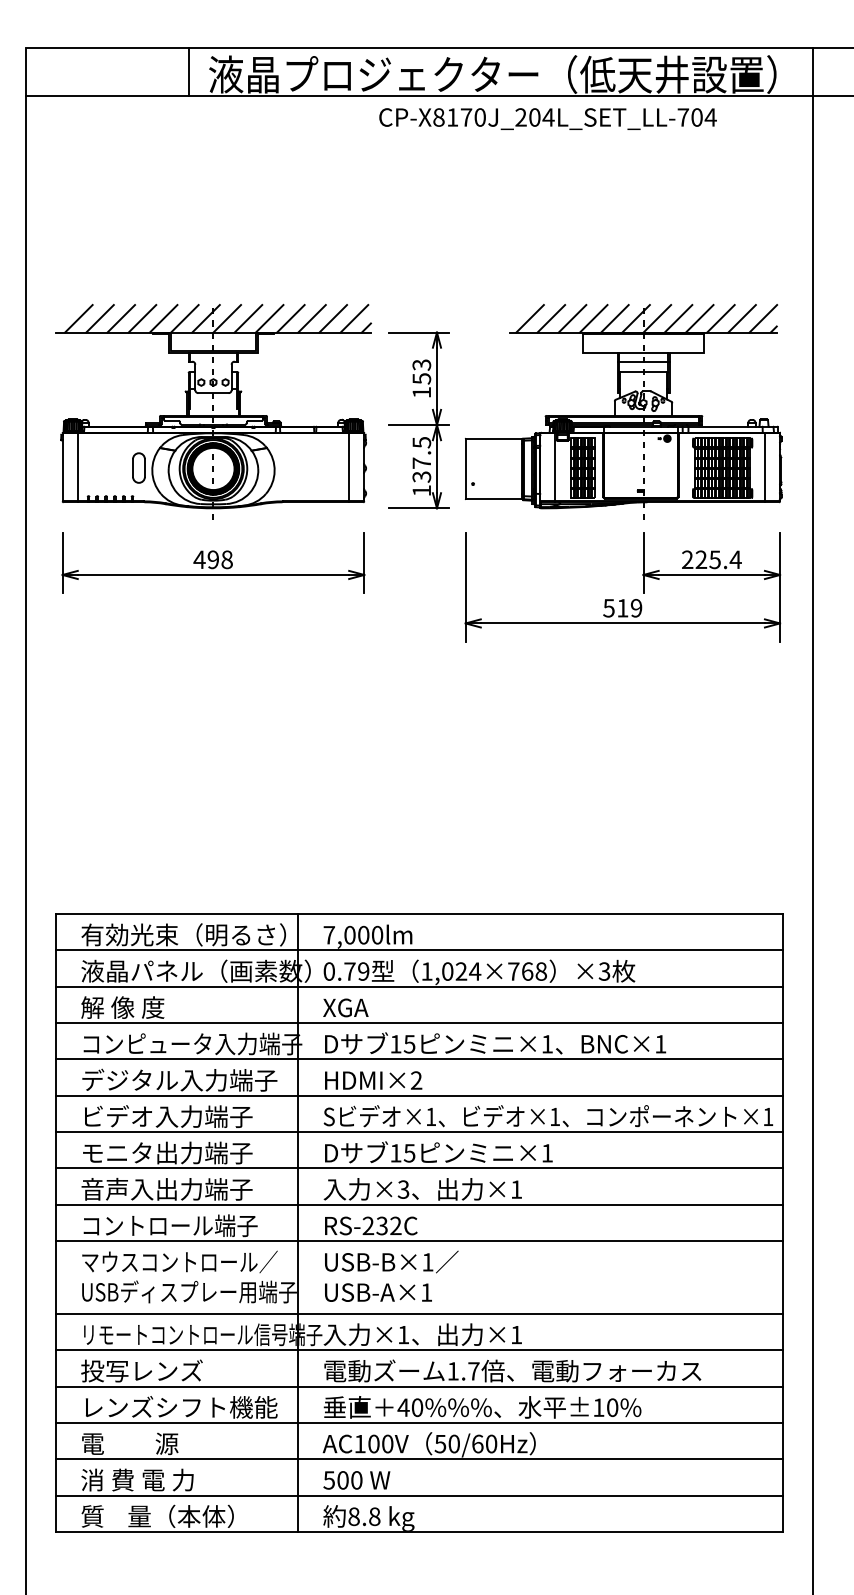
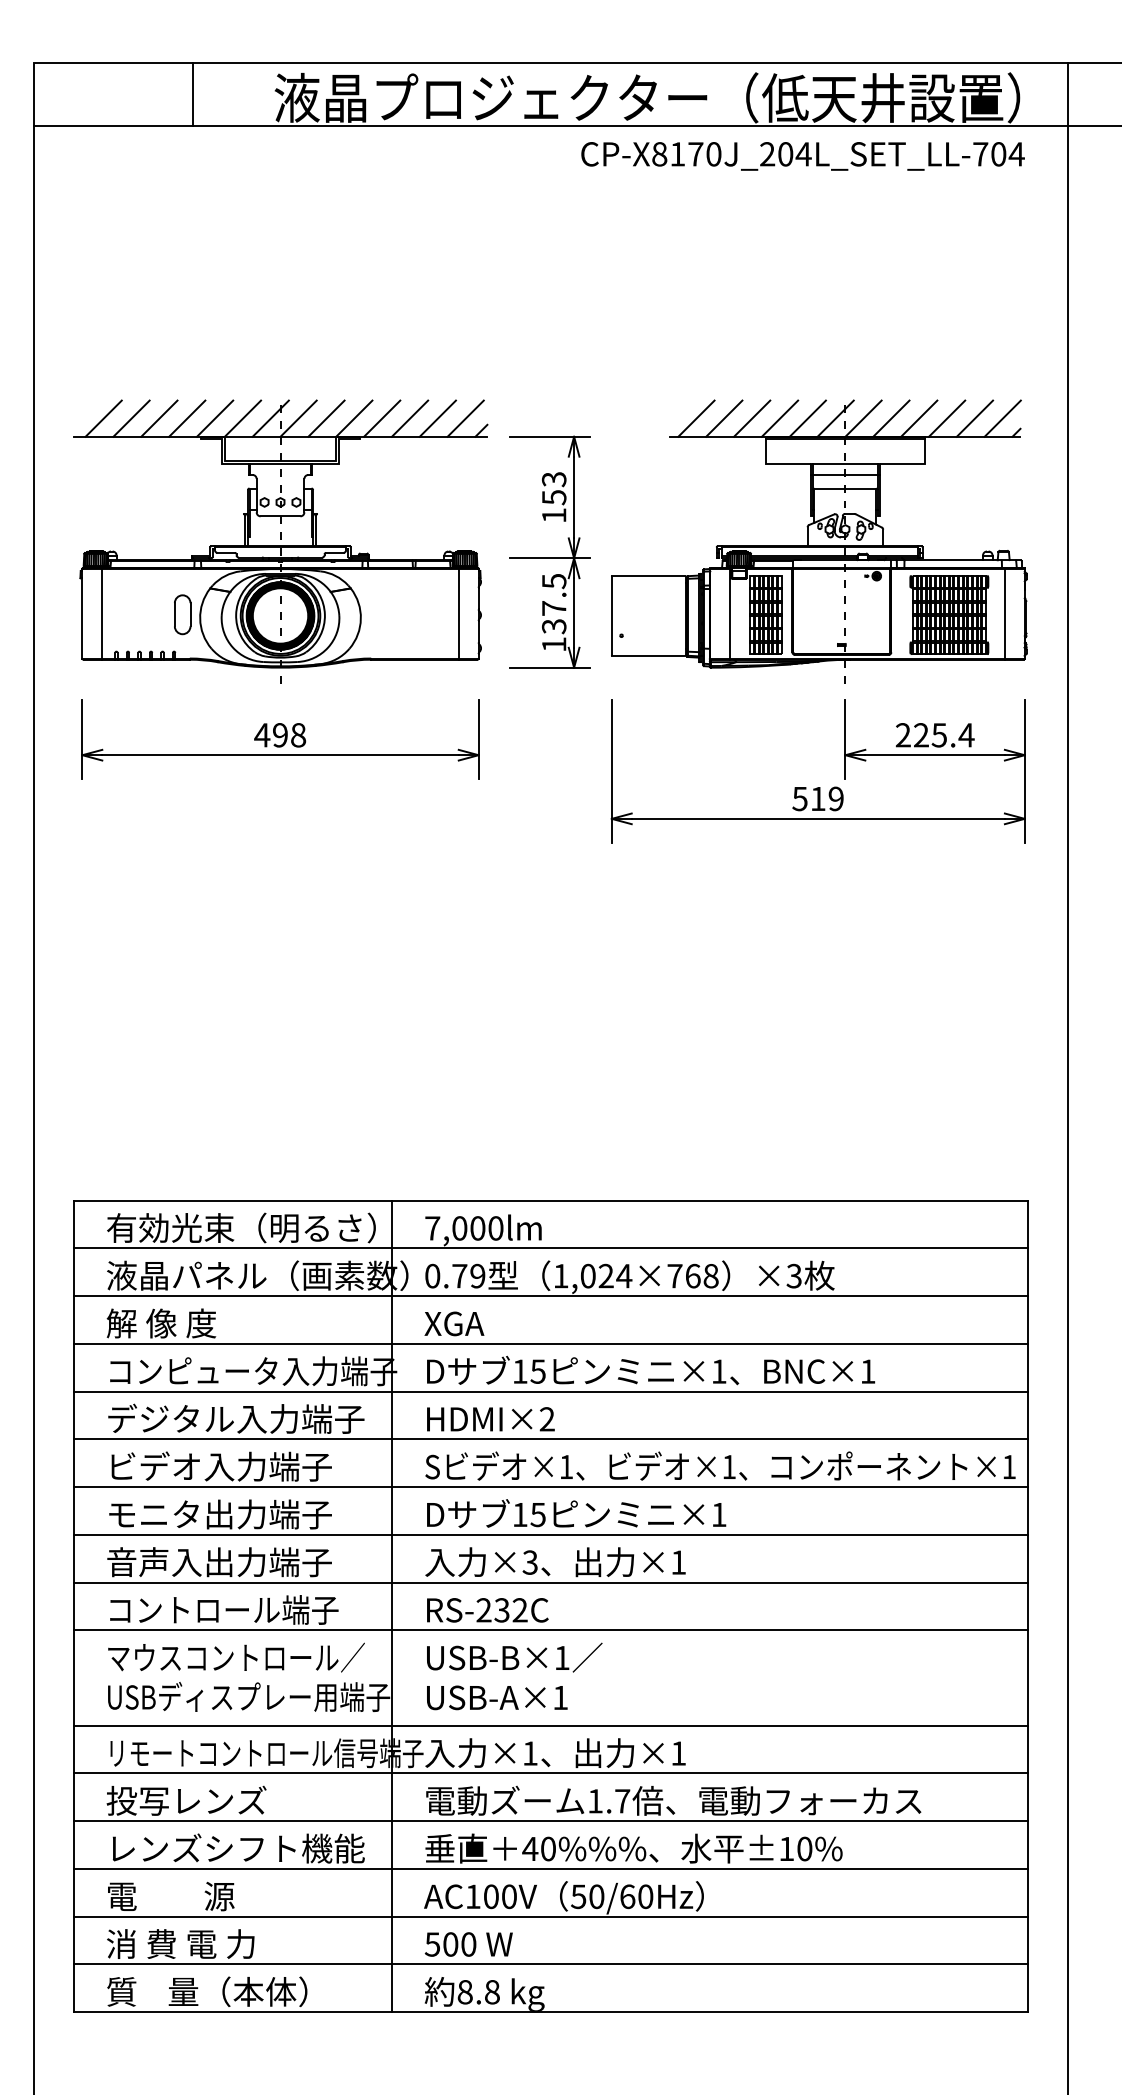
line: (189, 71) -> (193, 94), moved
text: (547, 119) -> (802, 156), moved

